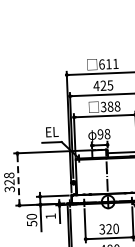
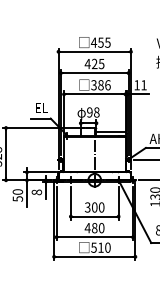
text: (108, 64) -> (100, 42), 611 -> 455
text: (117, 106) -> (107, 85), 388 -> 386
line: (18, 179) -> (6, 154), dashed -> solid
text: (50, 216) -> (36, 192), 1 -> 8
text: (109, 229) -> (94, 207), 320 -> 300

